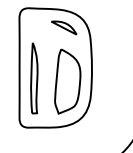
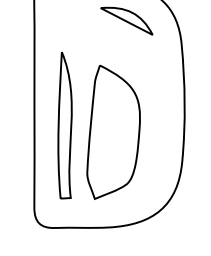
part: (67, 81) -> (113, 132), moved

